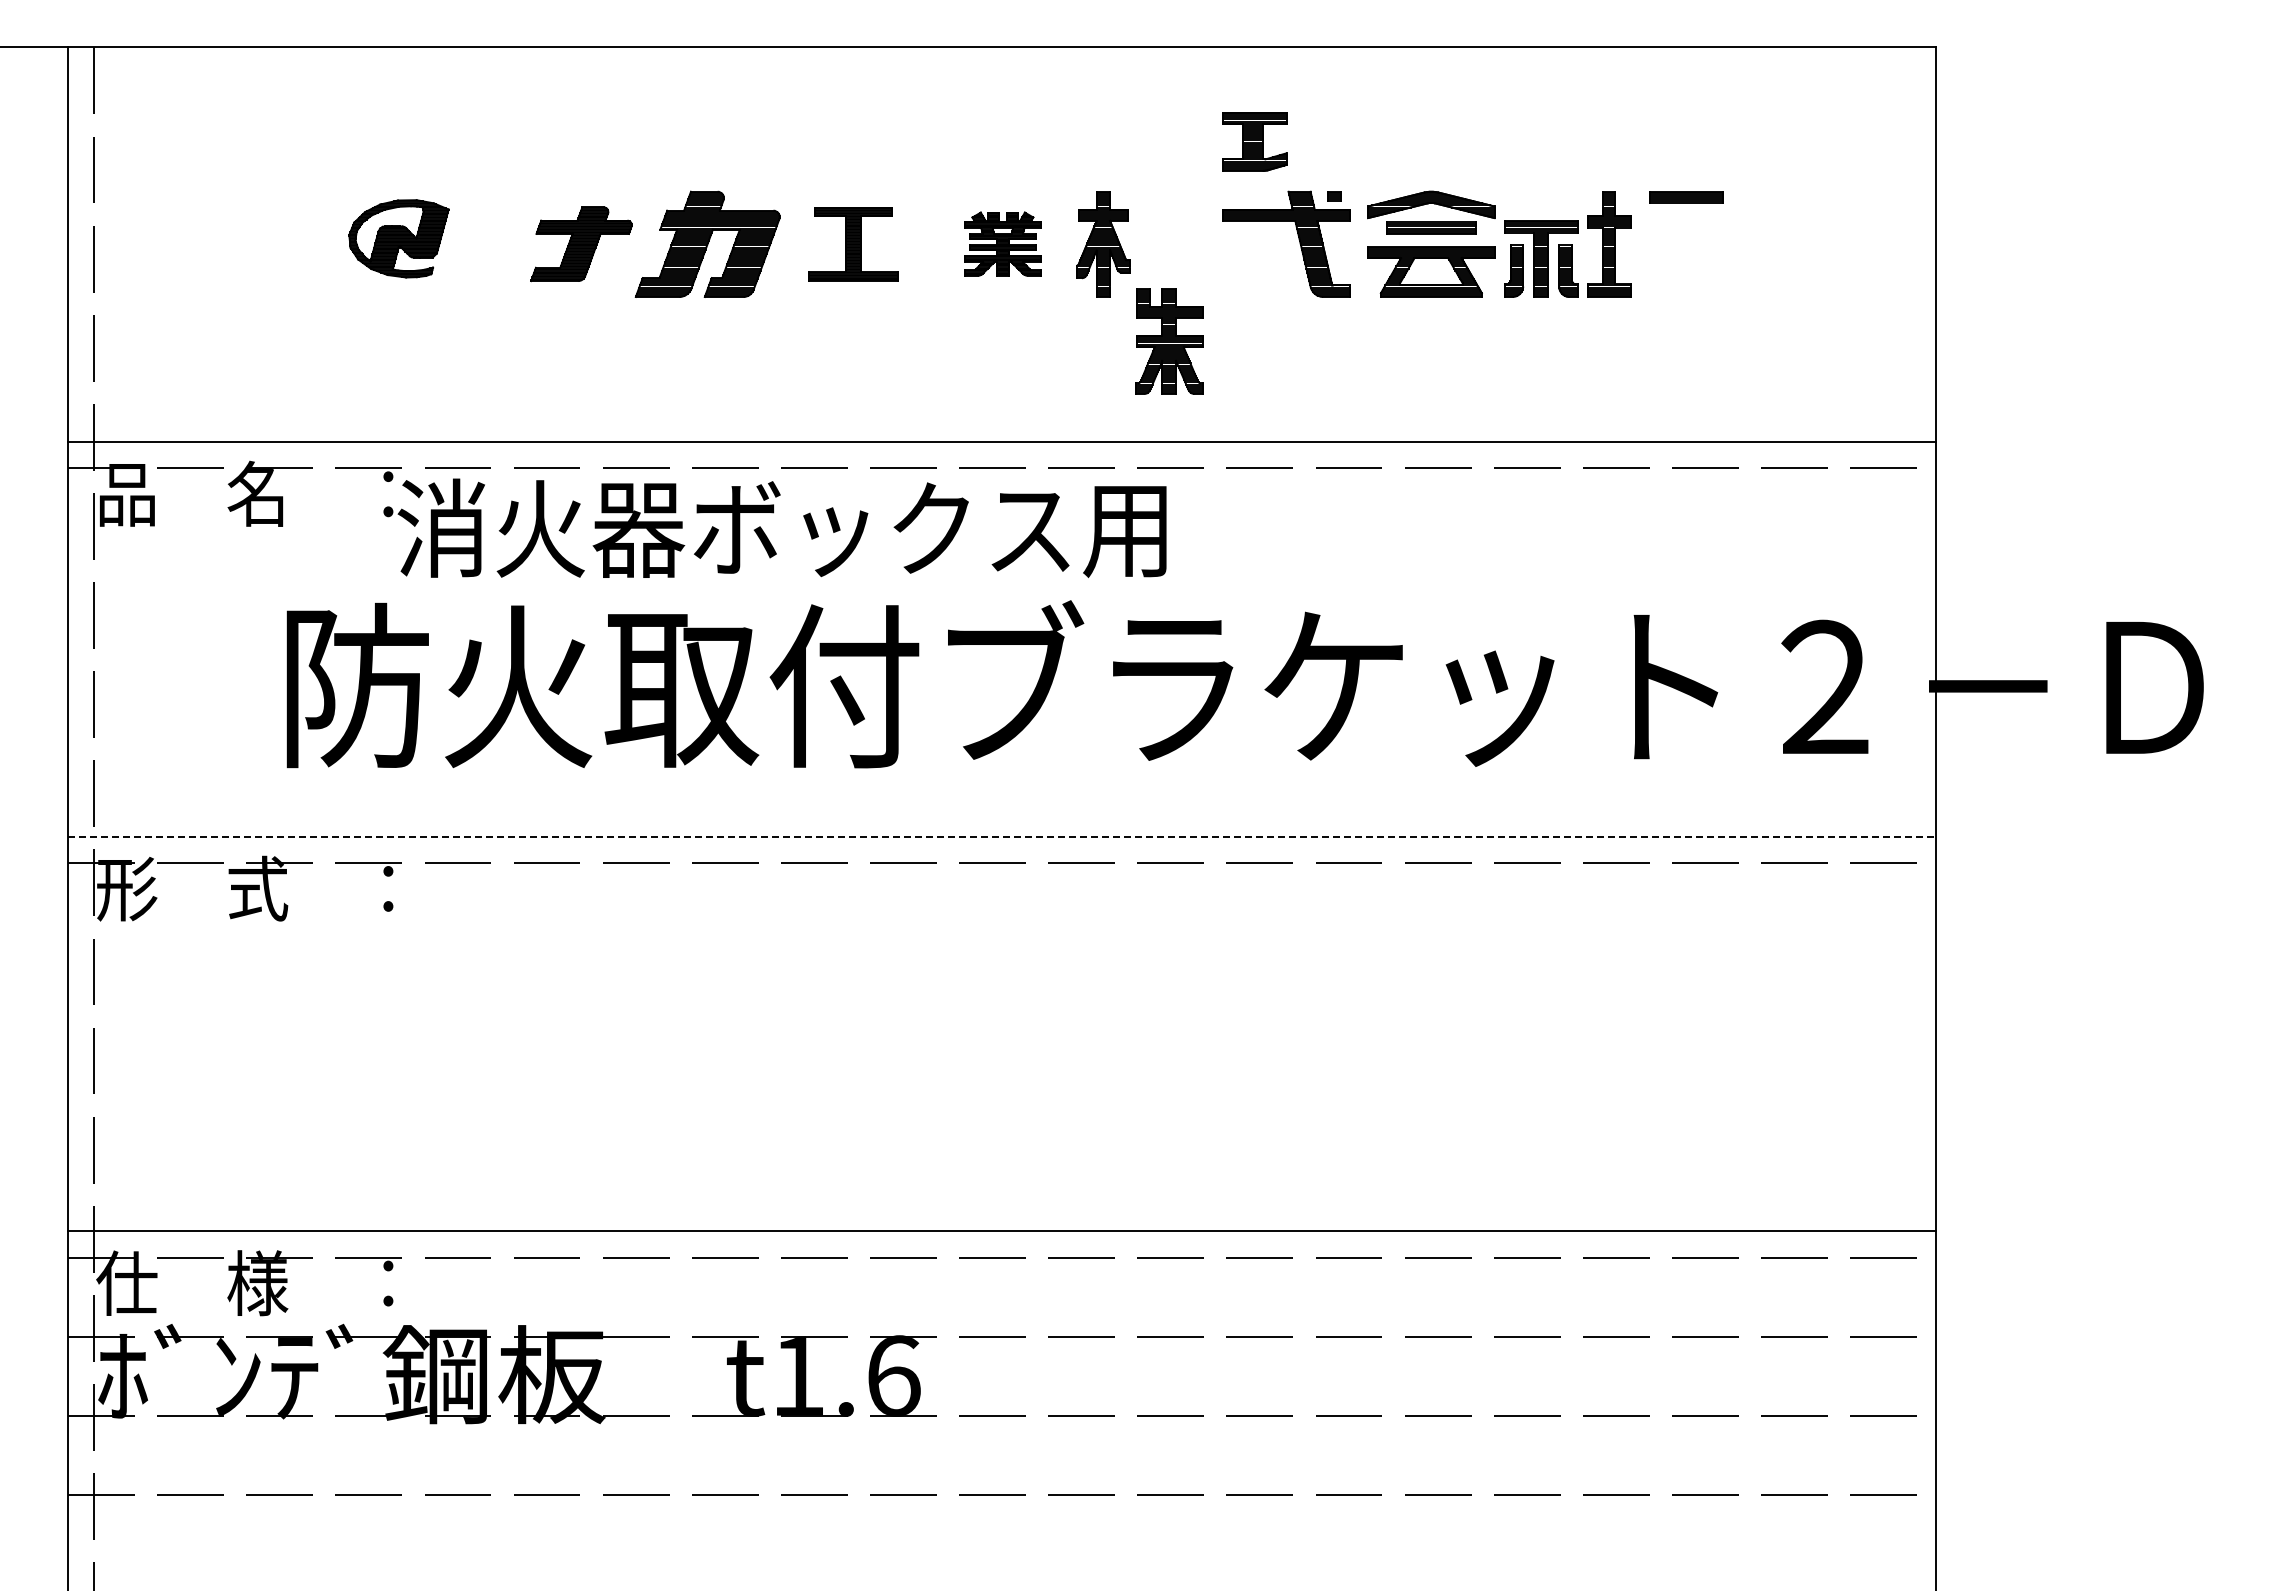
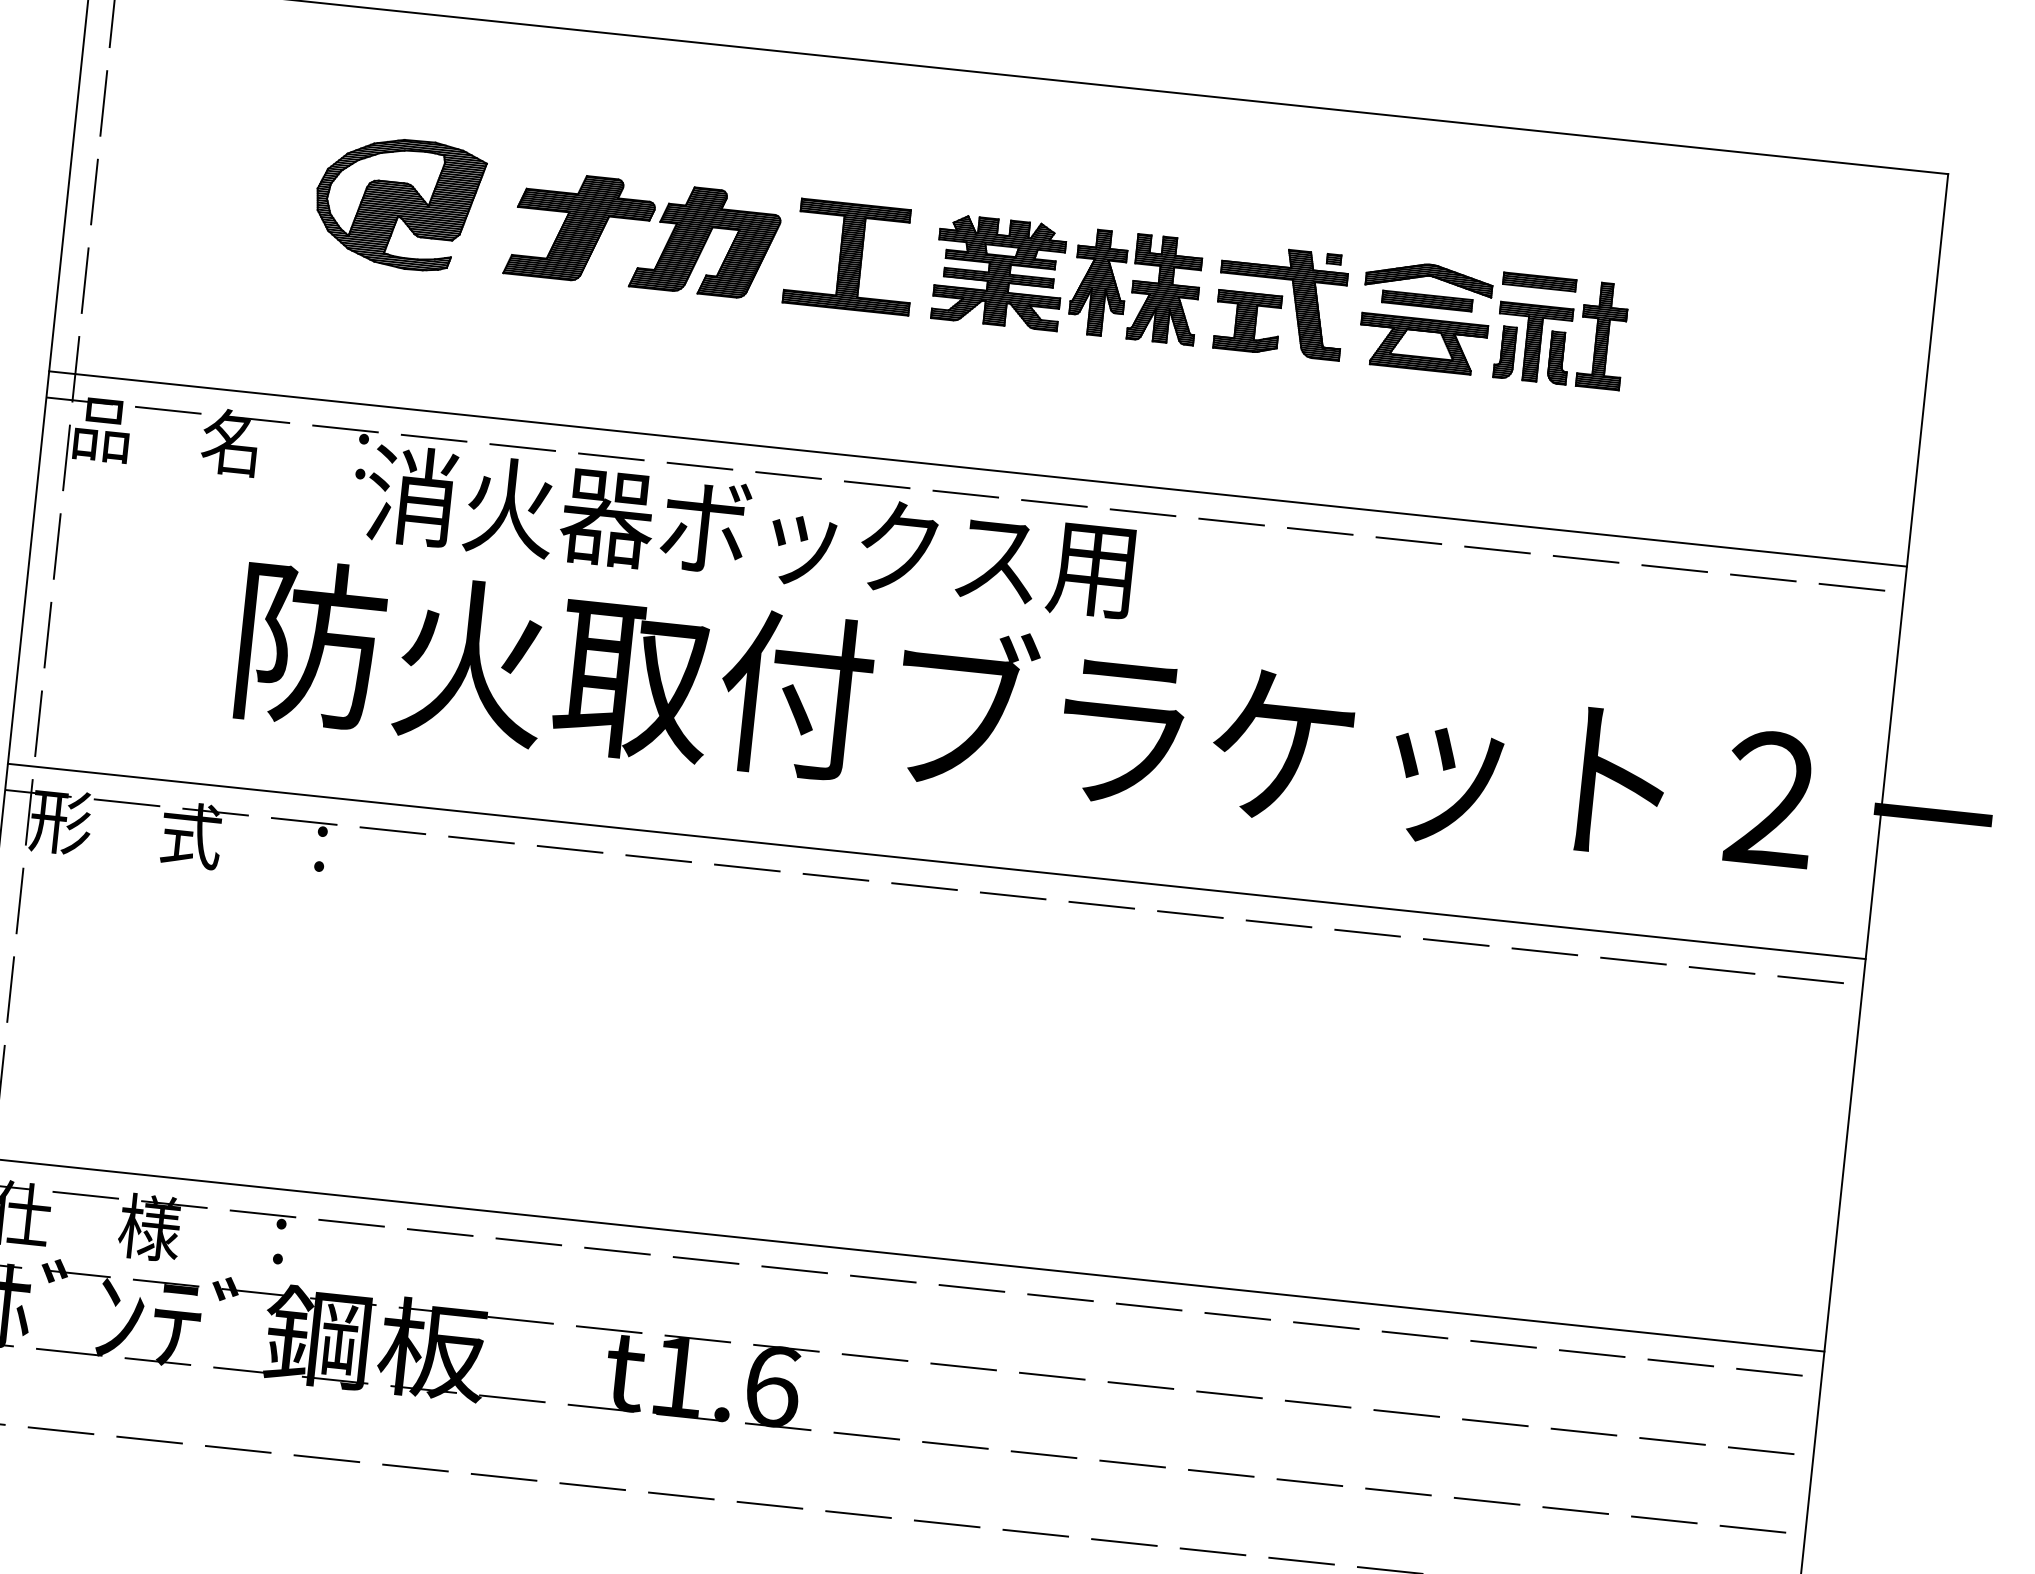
part: (1254, 141) -> (1247, 321), moved
part: (1686, 197) -> (1540, 282), moved
part: (398, 238) -> (399, 203), size x1.67
part: (581, 243) -> (580, 227), size x1.43
part: (1002, 243) -> (999, 271), size x1.67
part: (853, 244) -> (850, 256), size x1.43
part: (1169, 341) -> (1165, 289), moved
line: (1002, 836) -> (937, 861), dashed -> solid

